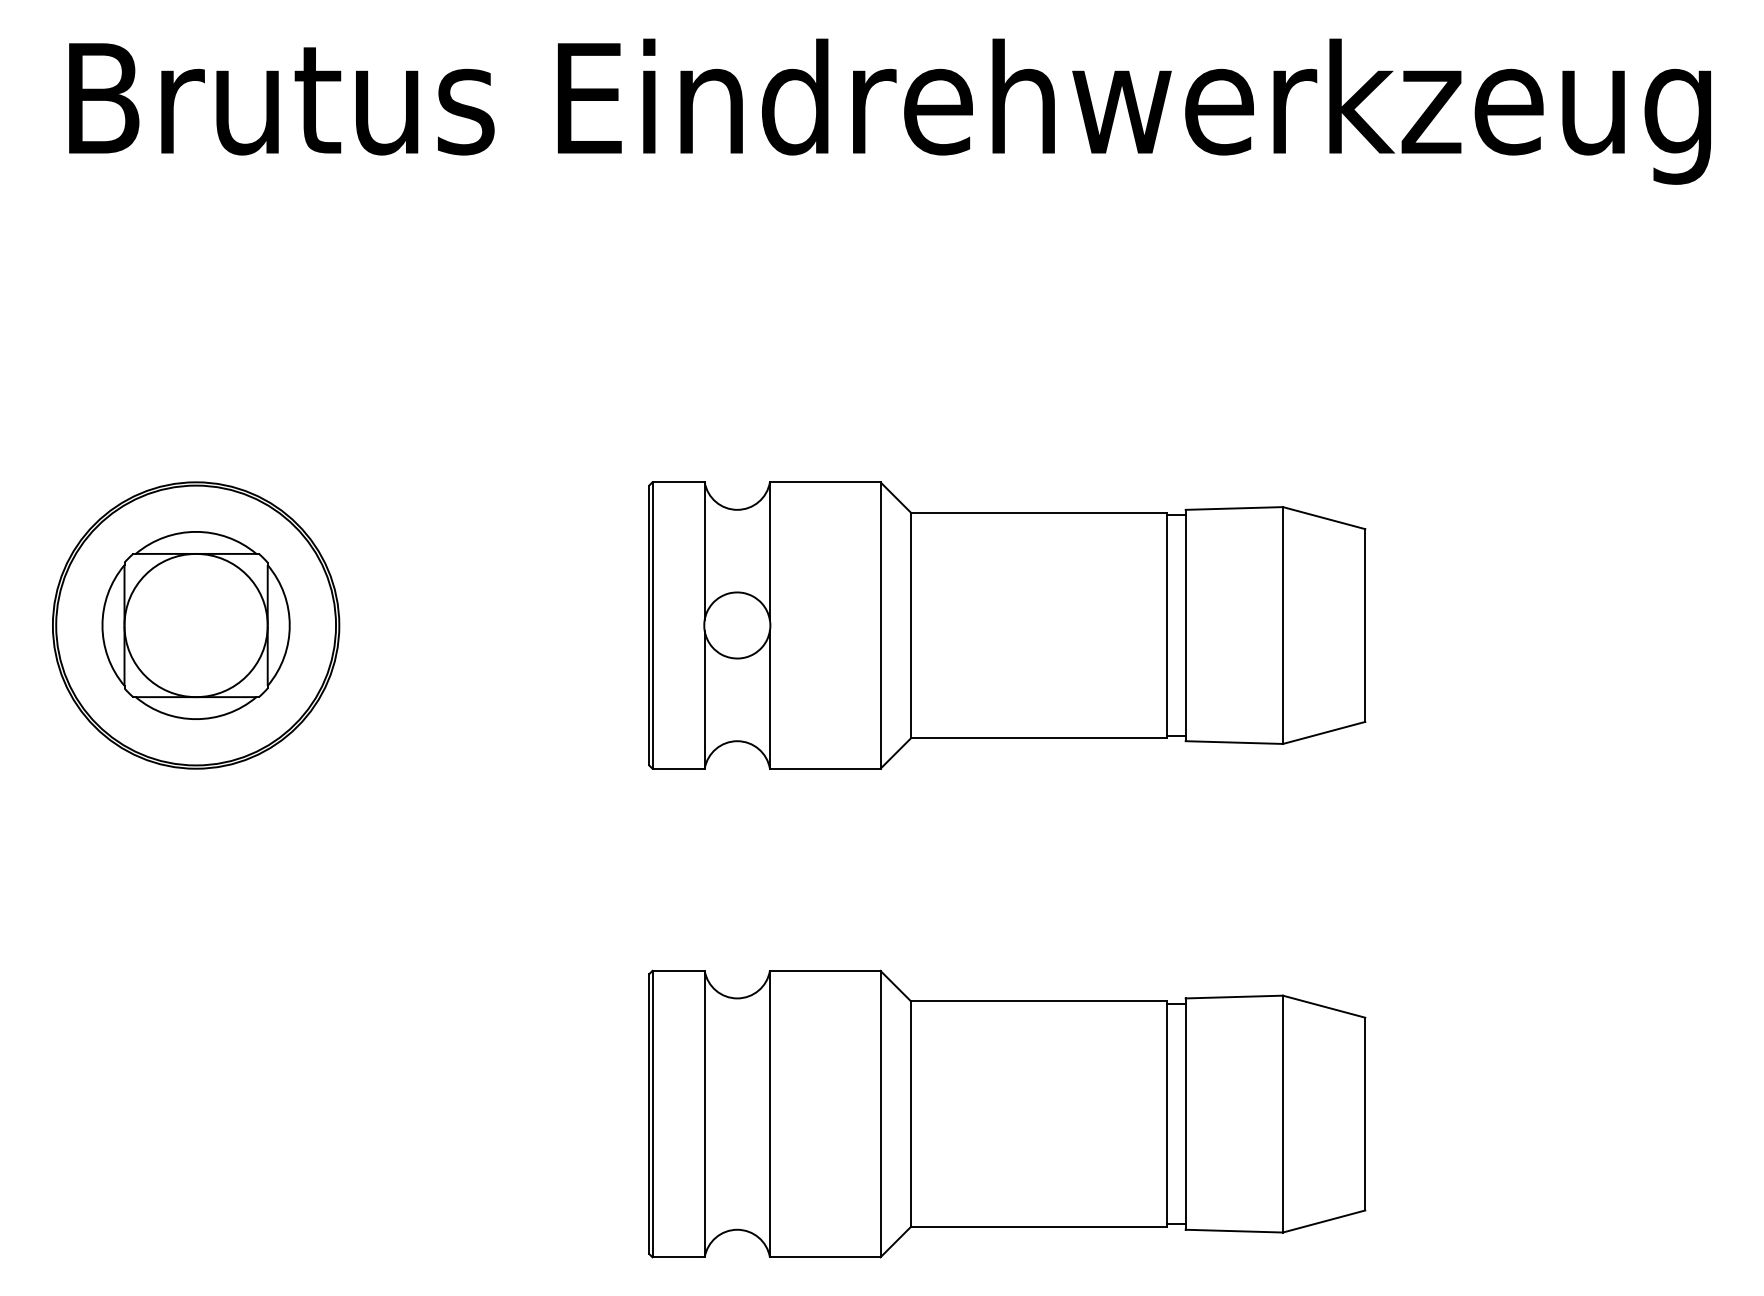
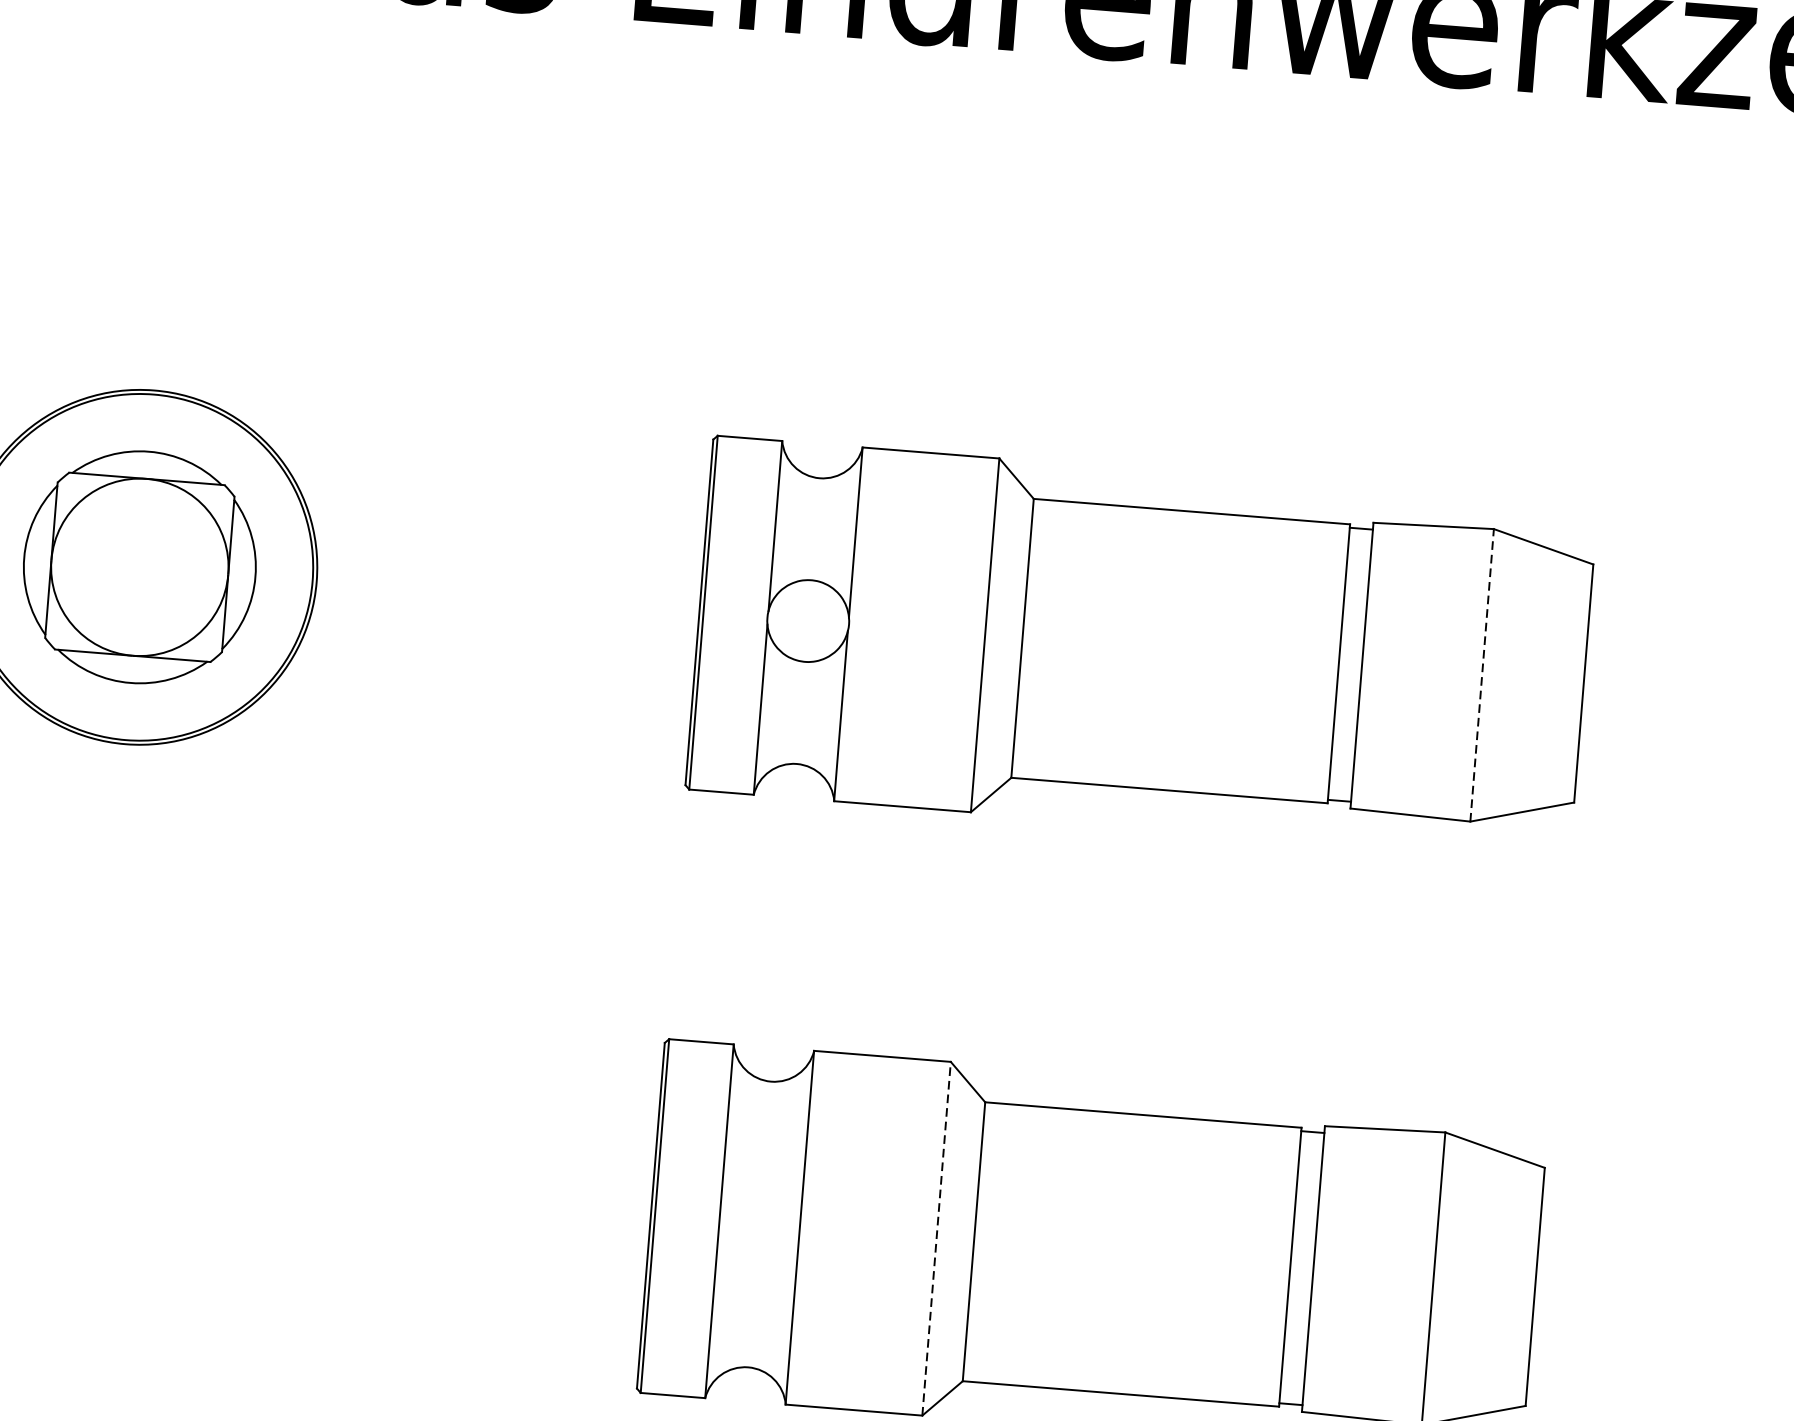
line: (1282, 625) -> (1481, 675), solid -> dashed
line: (880, 1113) -> (936, 1237), solid -> dashed

